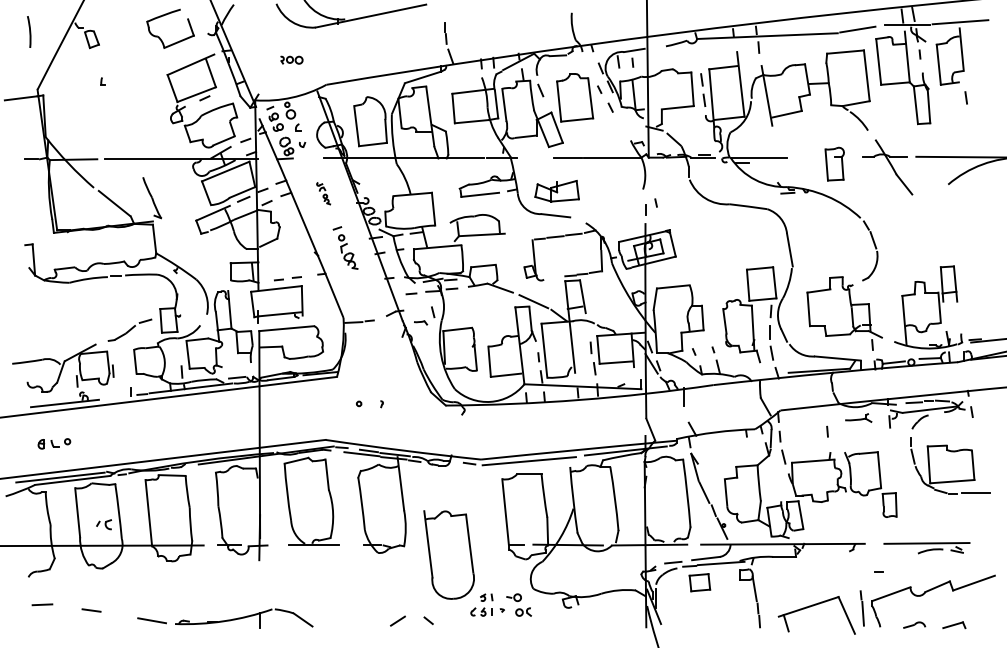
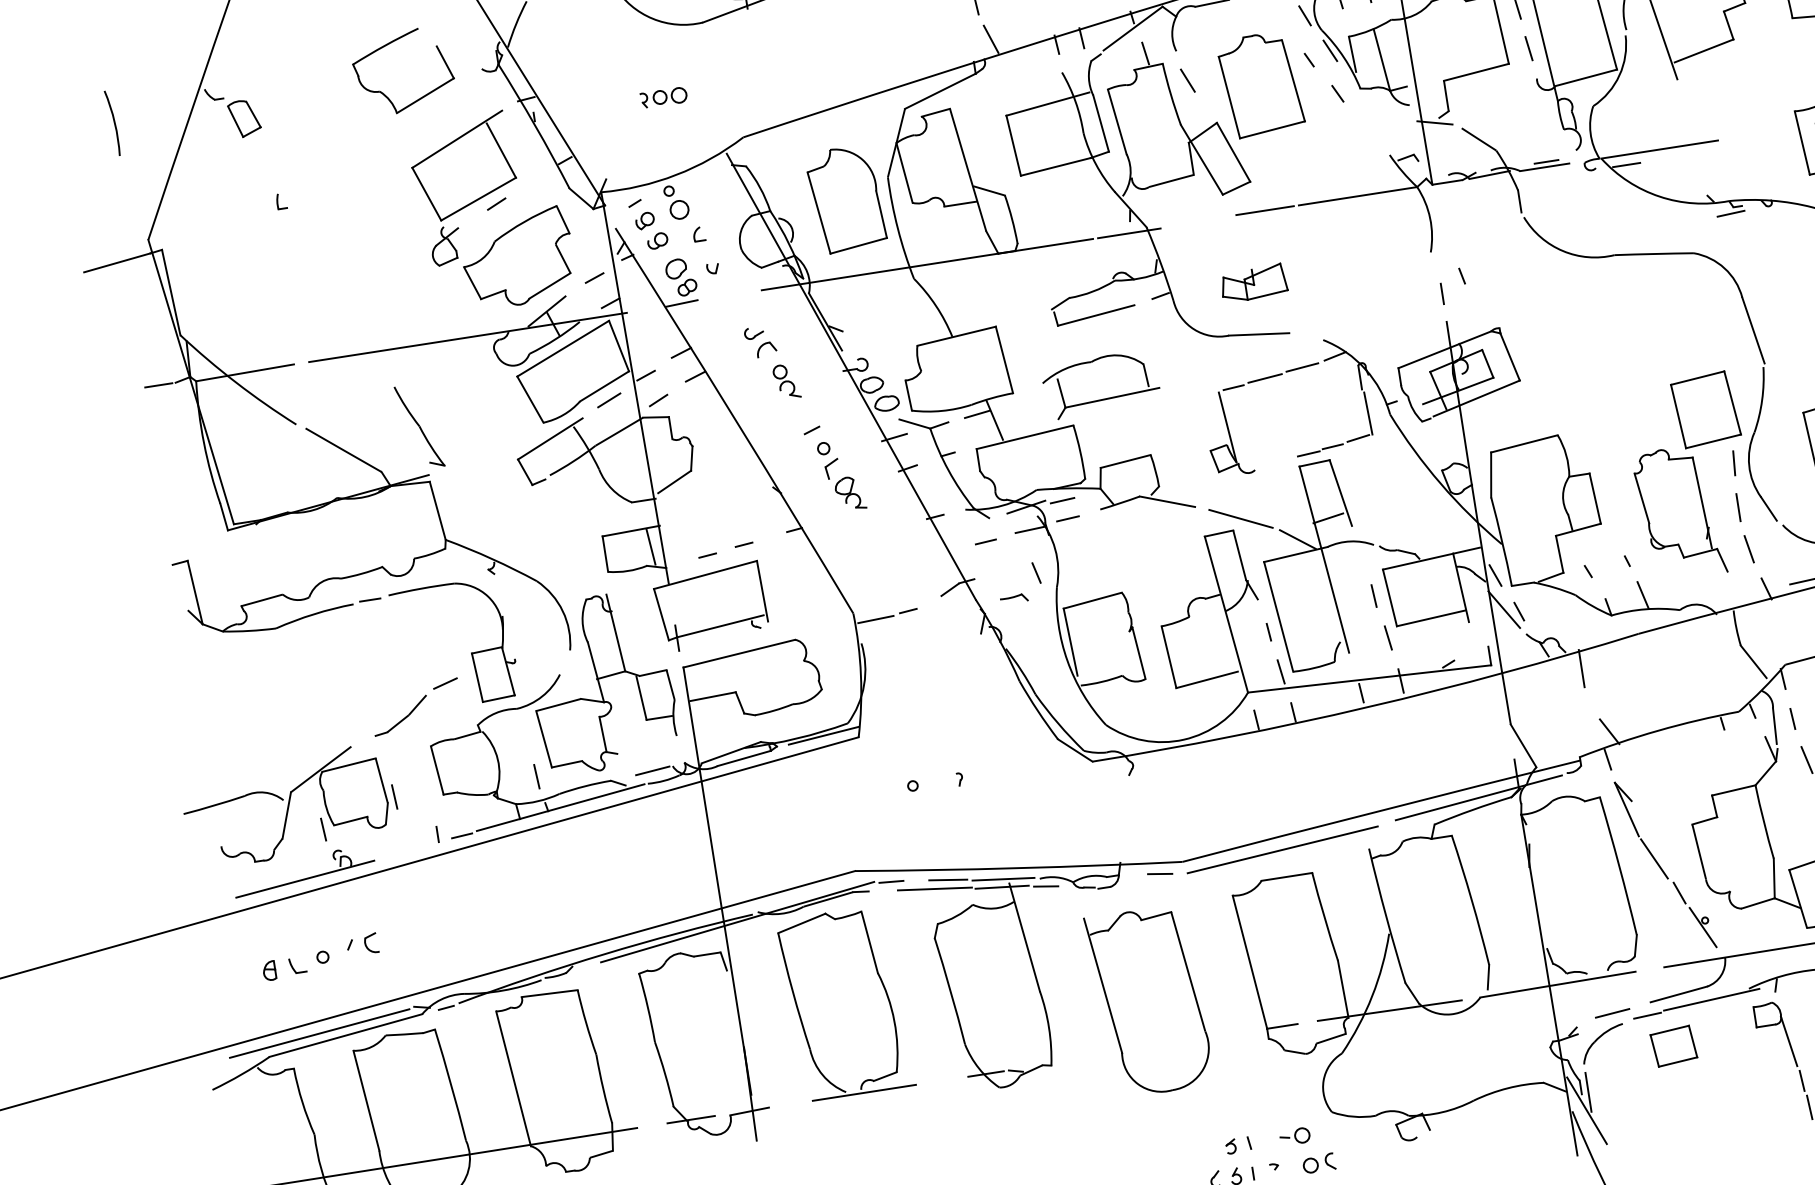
part: (556, 190) -> (1252, 282), size x0.71
part: (323, 193) -> (772, 362), size x1.67
part: (103, 524) -> (360, 944), moved
part: (448, 554) -> (1147, 1000), moved

